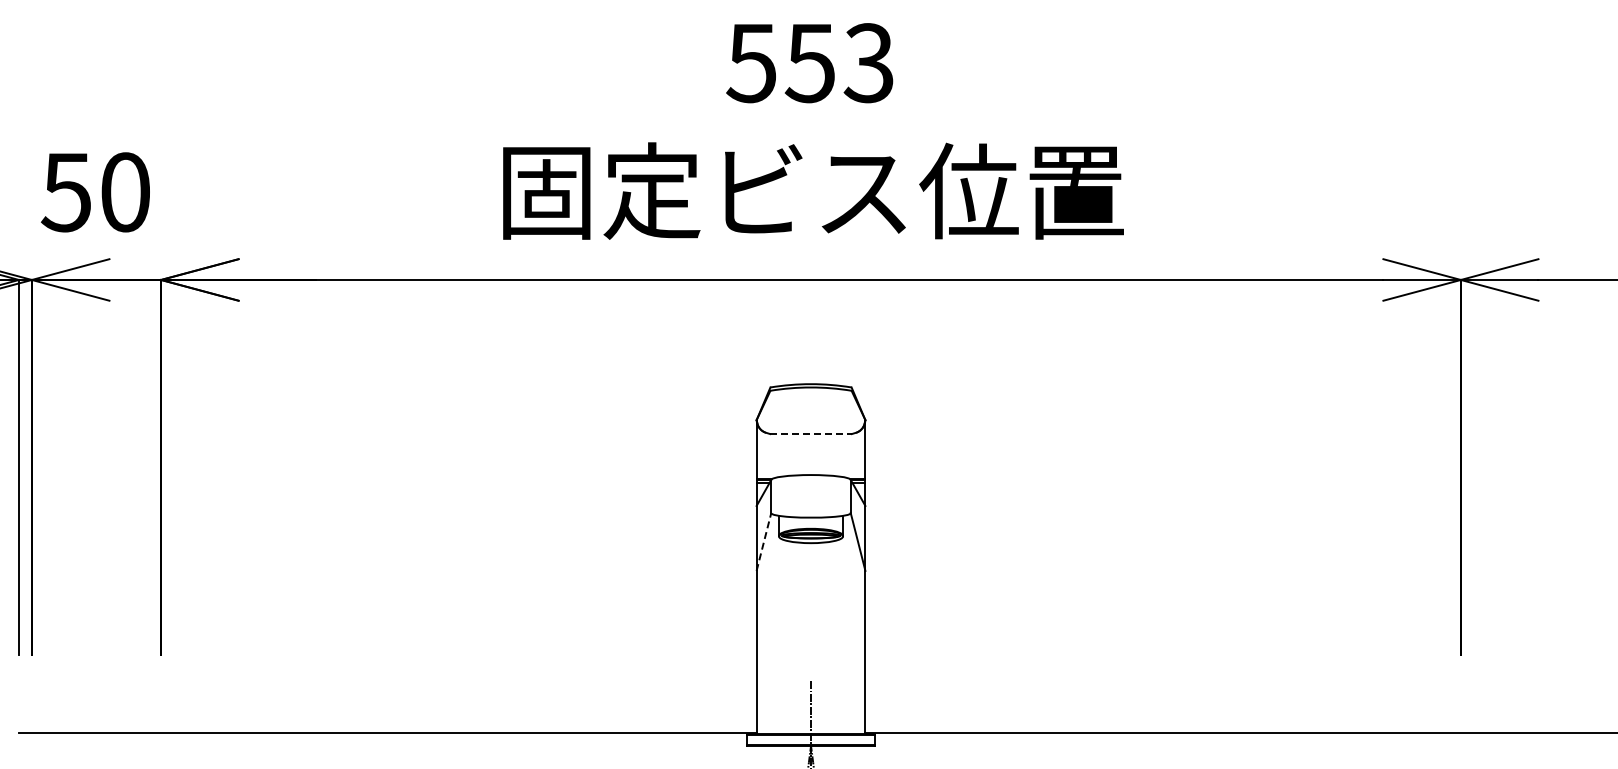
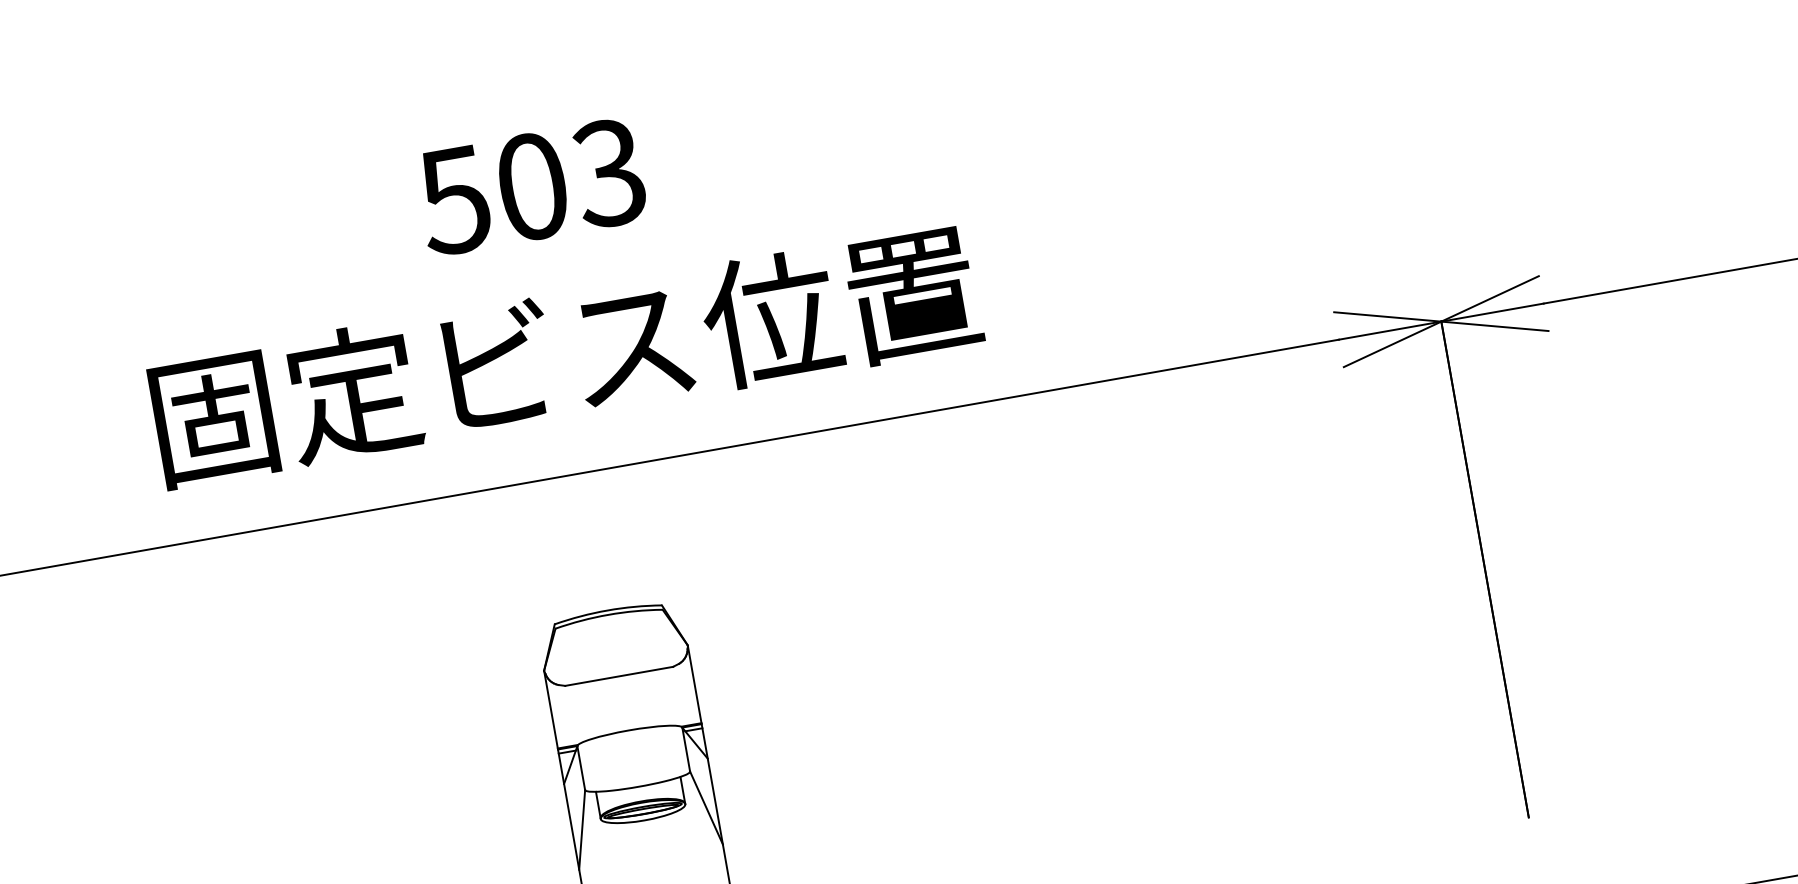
text: (809, 63) -> (530, 187), 553 -> 503
line: (811, 434) -> (619, 676), dashed -> solid
line: (763, 542) -> (581, 830), dashed -> solid

